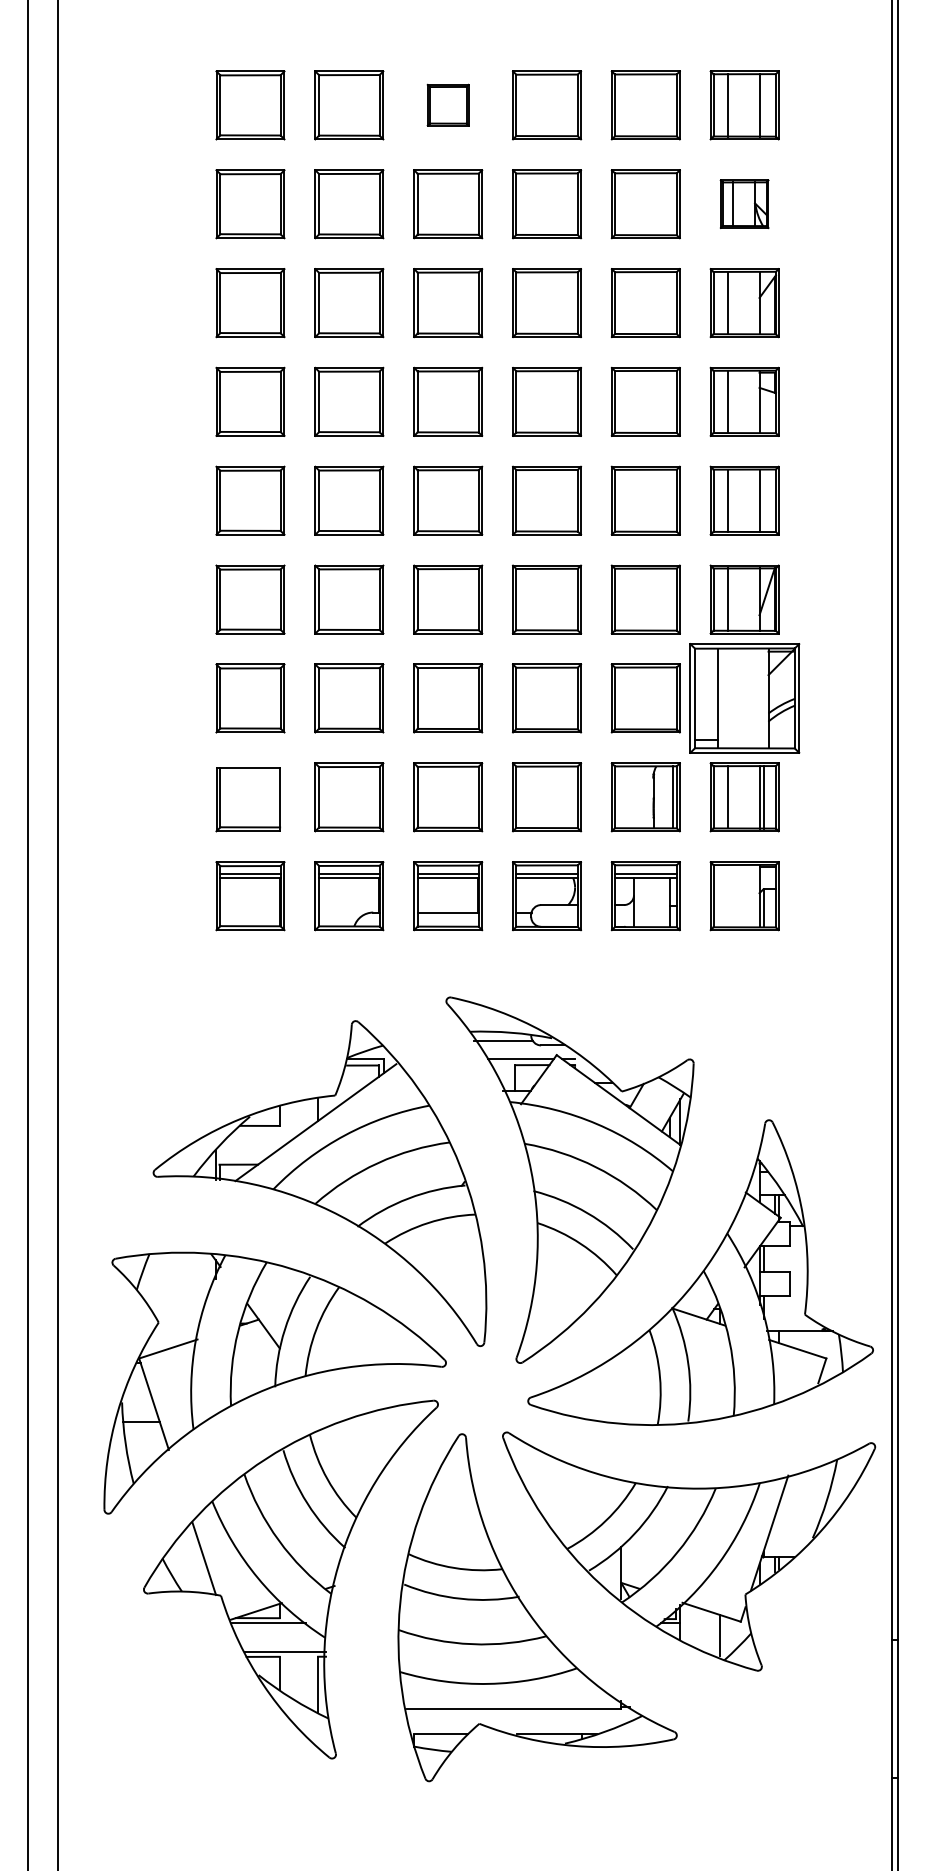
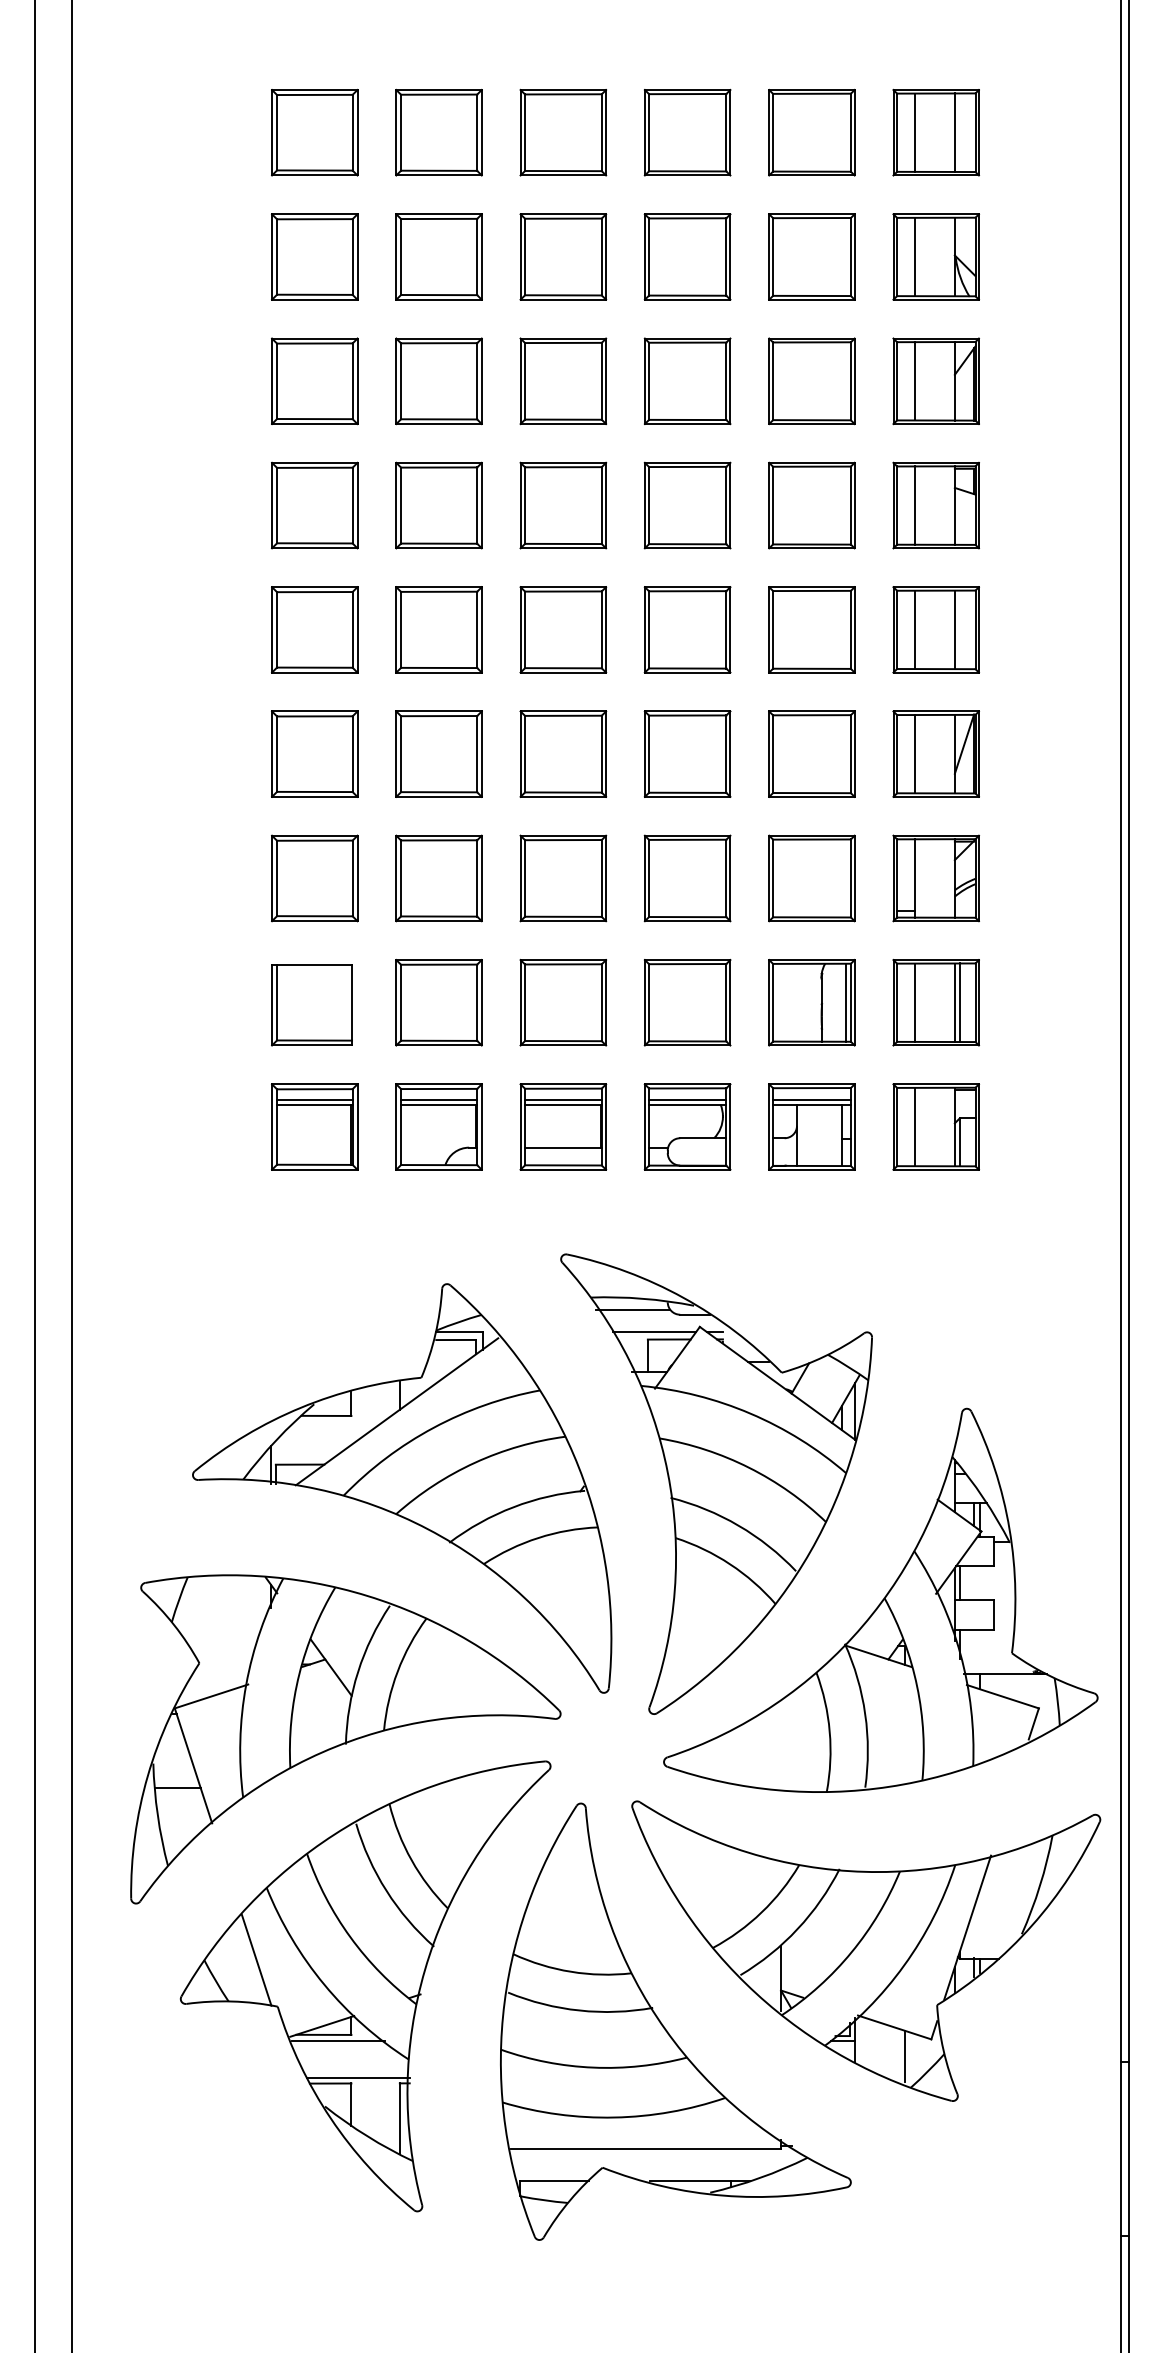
part: (448, 105) -> (563, 132), size x1.67
part: (744, 203) -> (935, 256), size x1.43
part: (744, 698) -> (935, 878), size x0.62
line: (728, 895) -> (915, 1126), added

